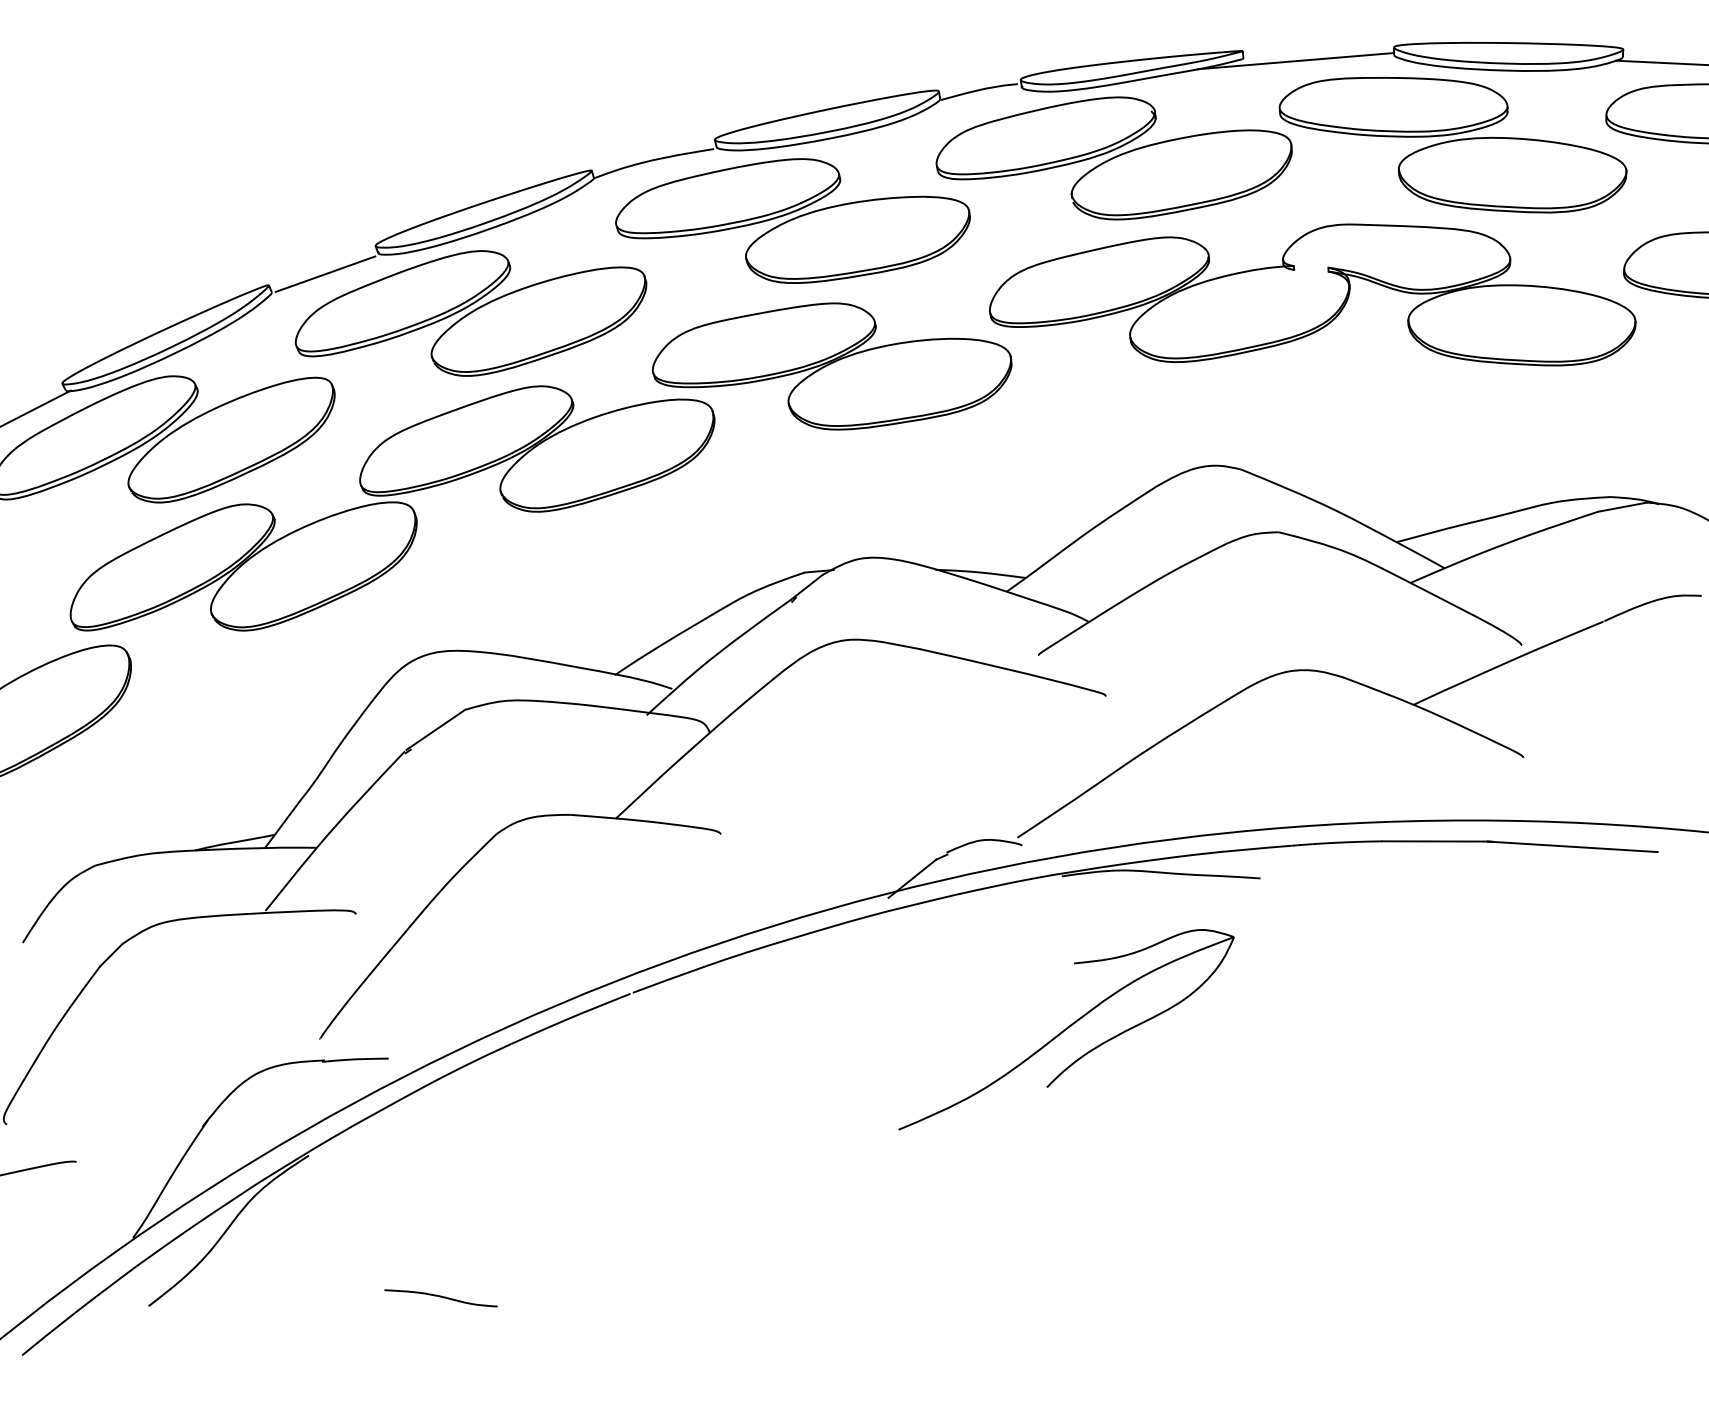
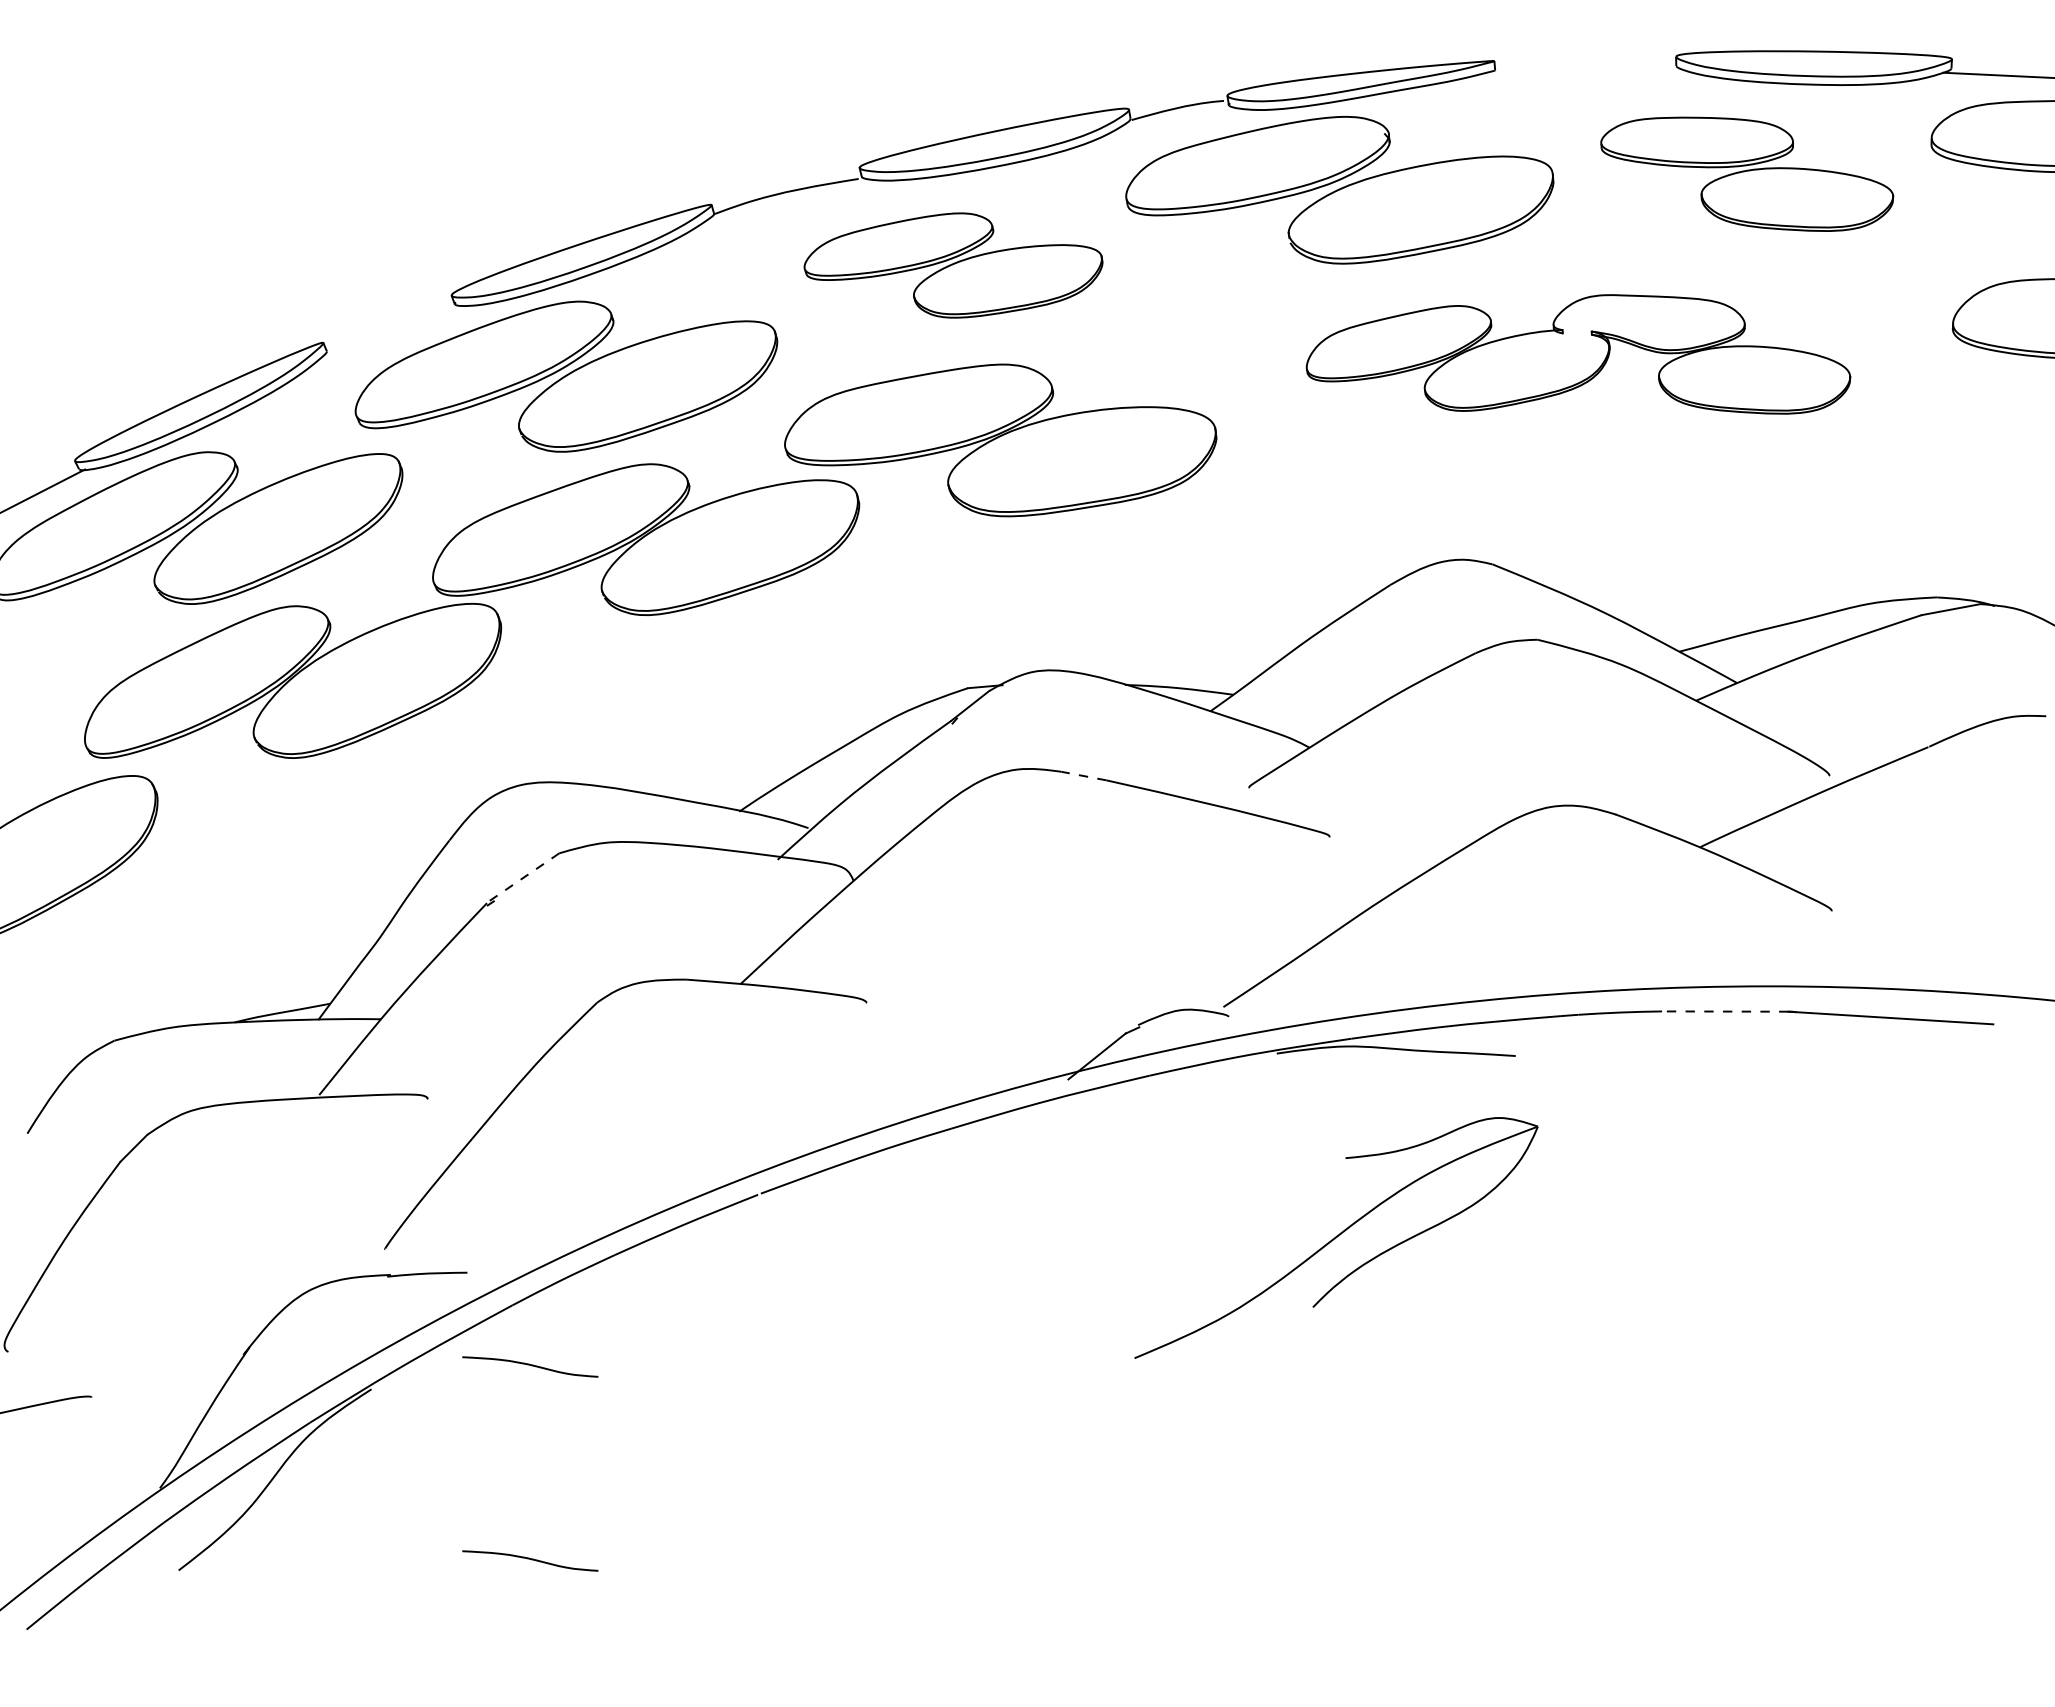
line: (1296, 61) -> (1558, 73), removed
part: (1452, 145) -> (1746, 174), size x0.7
part: (792, 221) -> (953, 265), size x0.7
line: (325, 274) -> (391, 329), removed
part: (1312, 295) -> (1578, 354), size x0.7
line: (901, 645) -> (1084, 776), solid -> dashed
line: (436, 729) -> (524, 877), solid -> dashed
line: (1434, 841) -> (1724, 1011), solid -> dashed
part: (1066, 1029) -> (1336, 1237), moved
curve: (441, 1135) -> (530, 1365), added

